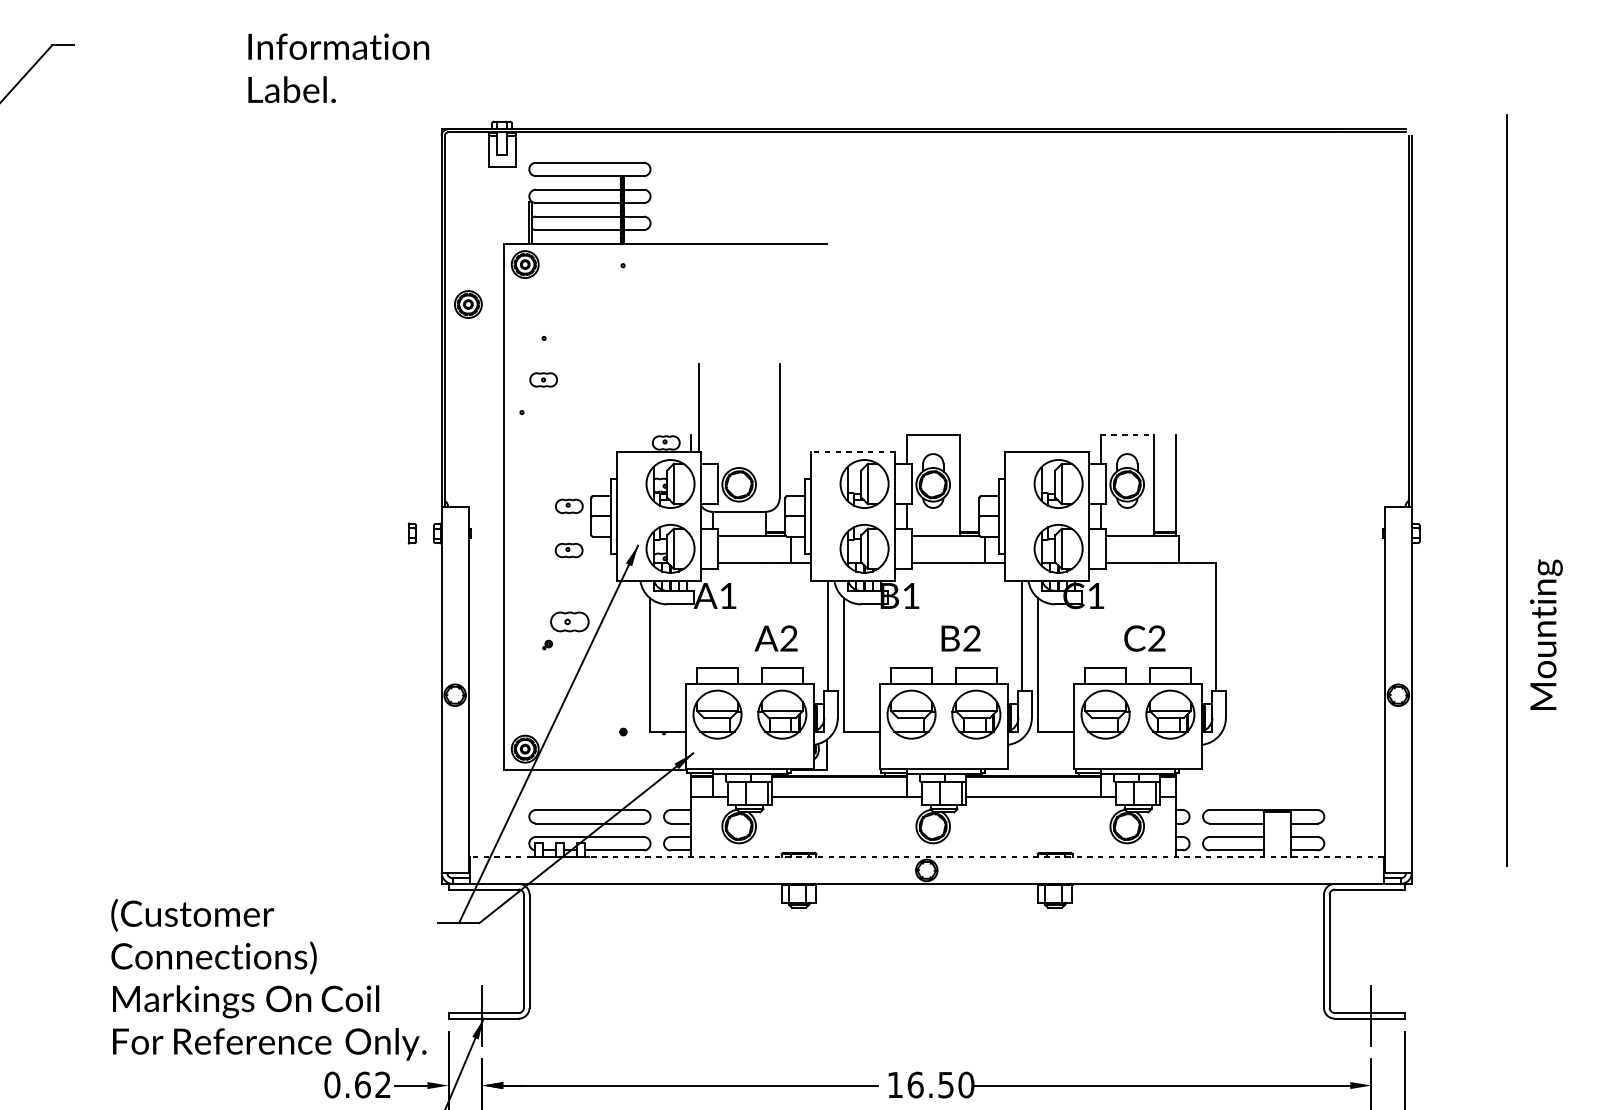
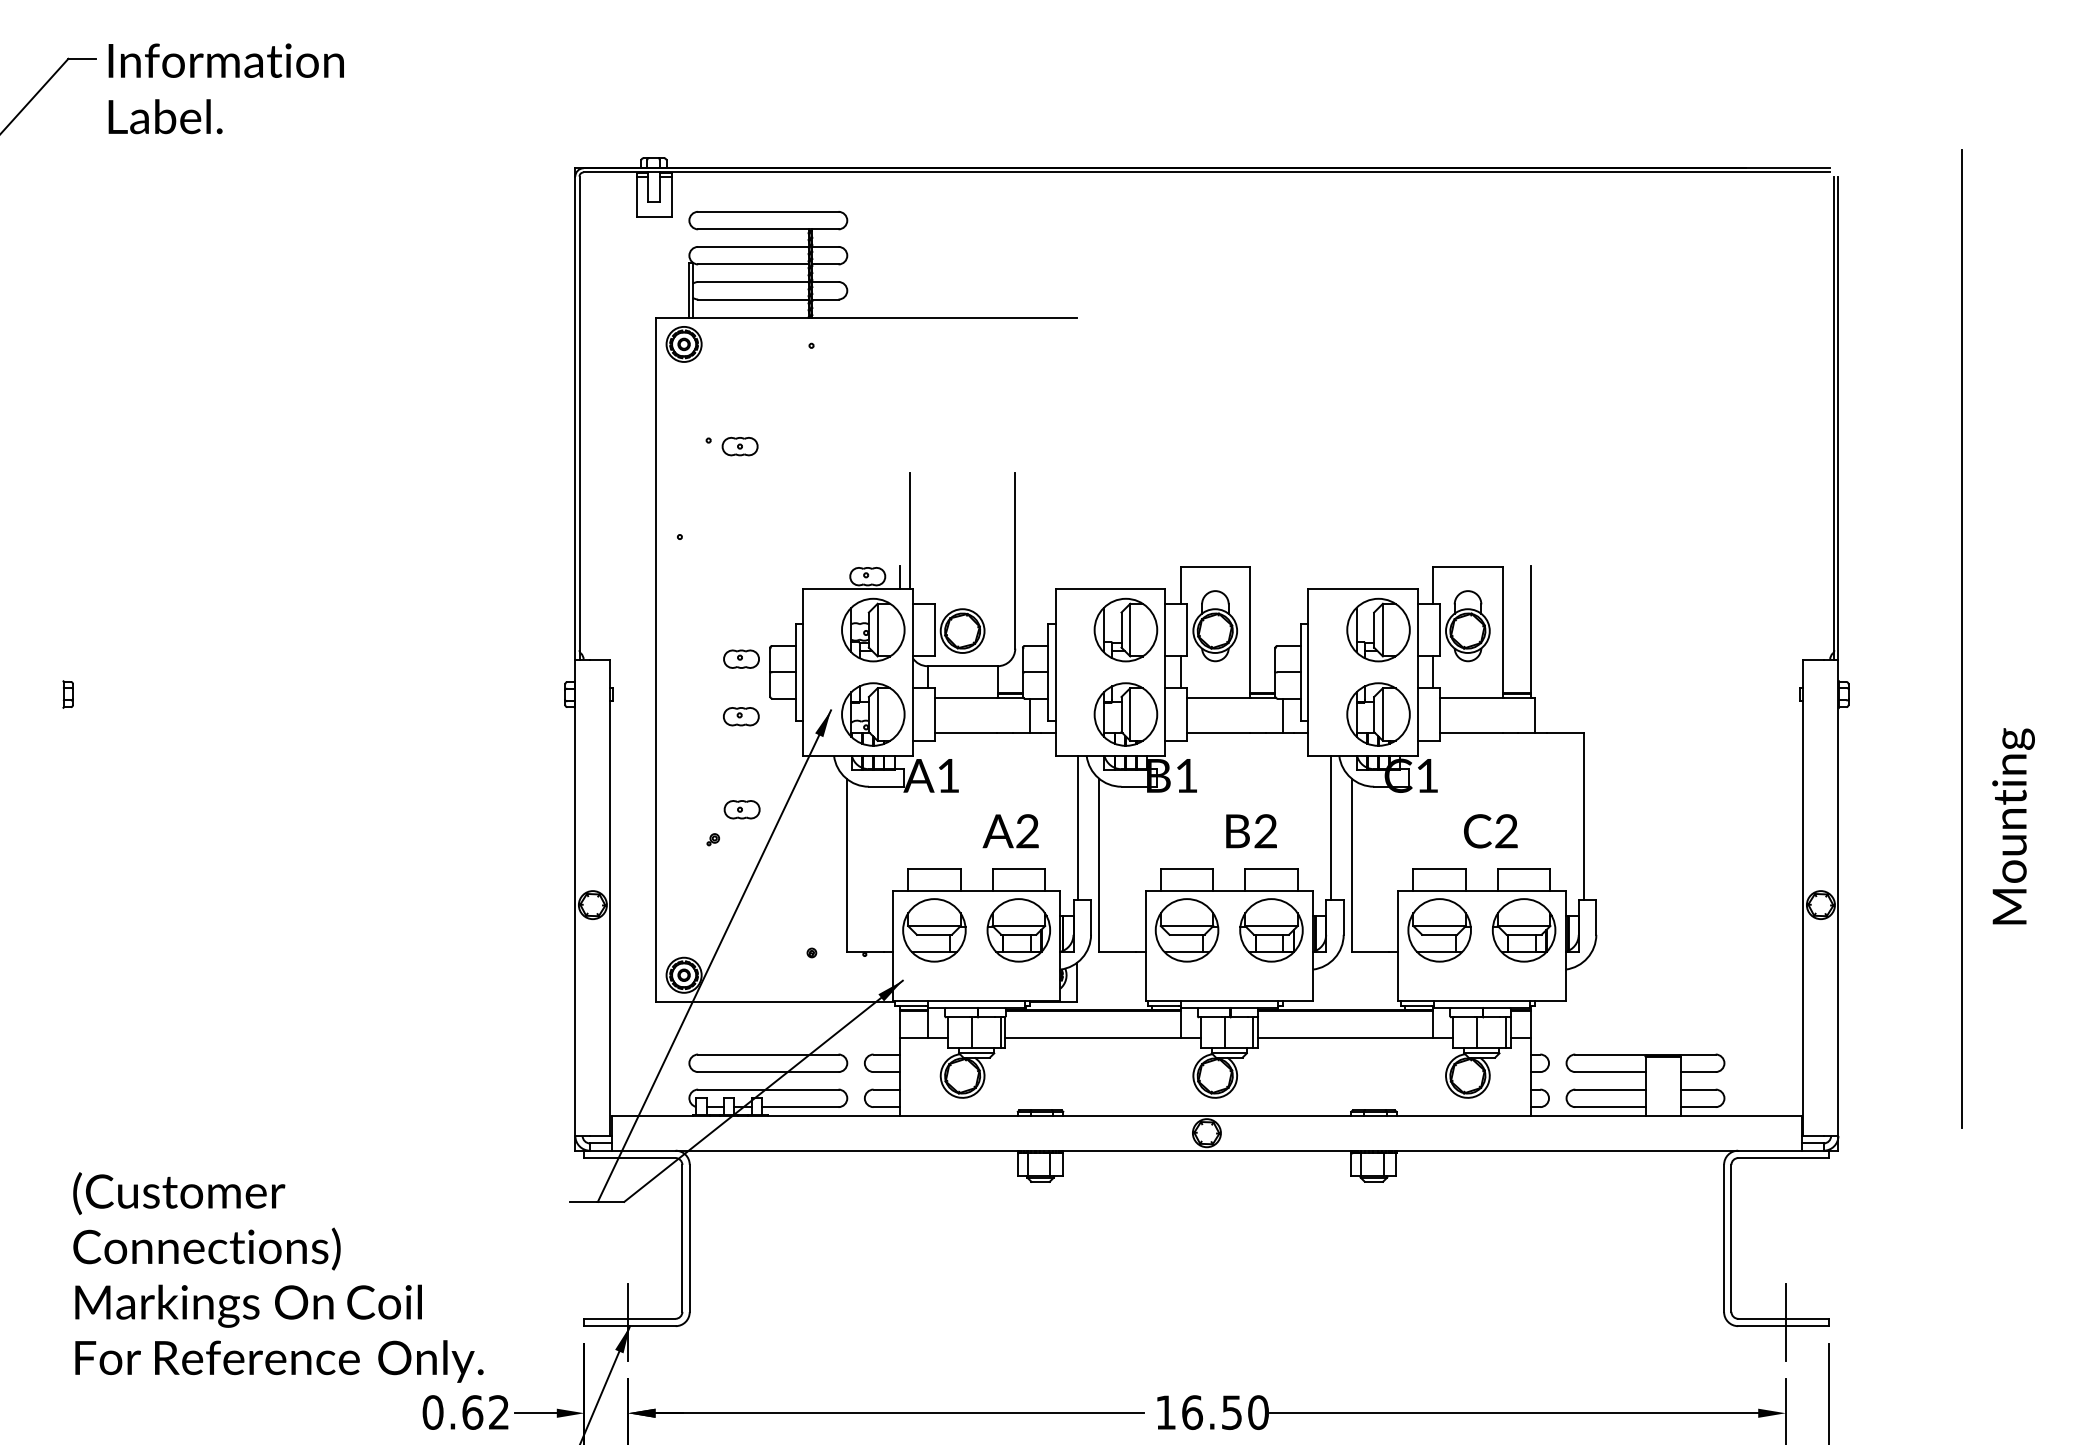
text: (338, 68) -> (225, 88), moved
part: (467, 304) -> (609, 396), removed
part: (543, 379) -> (739, 446), moved
line: (1127, 435) -> (1468, 566), dashed -> solid
line: (852, 452) -> (1110, 588), dashed -> solid
part: (411, 533) -> (67, 694), moved
part: (569, 621) -> (741, 809), size x0.71
line: (926, 856) -> (1206, 1115), dashed -> solid
text: (268, 979) -> (278, 1277), moved

